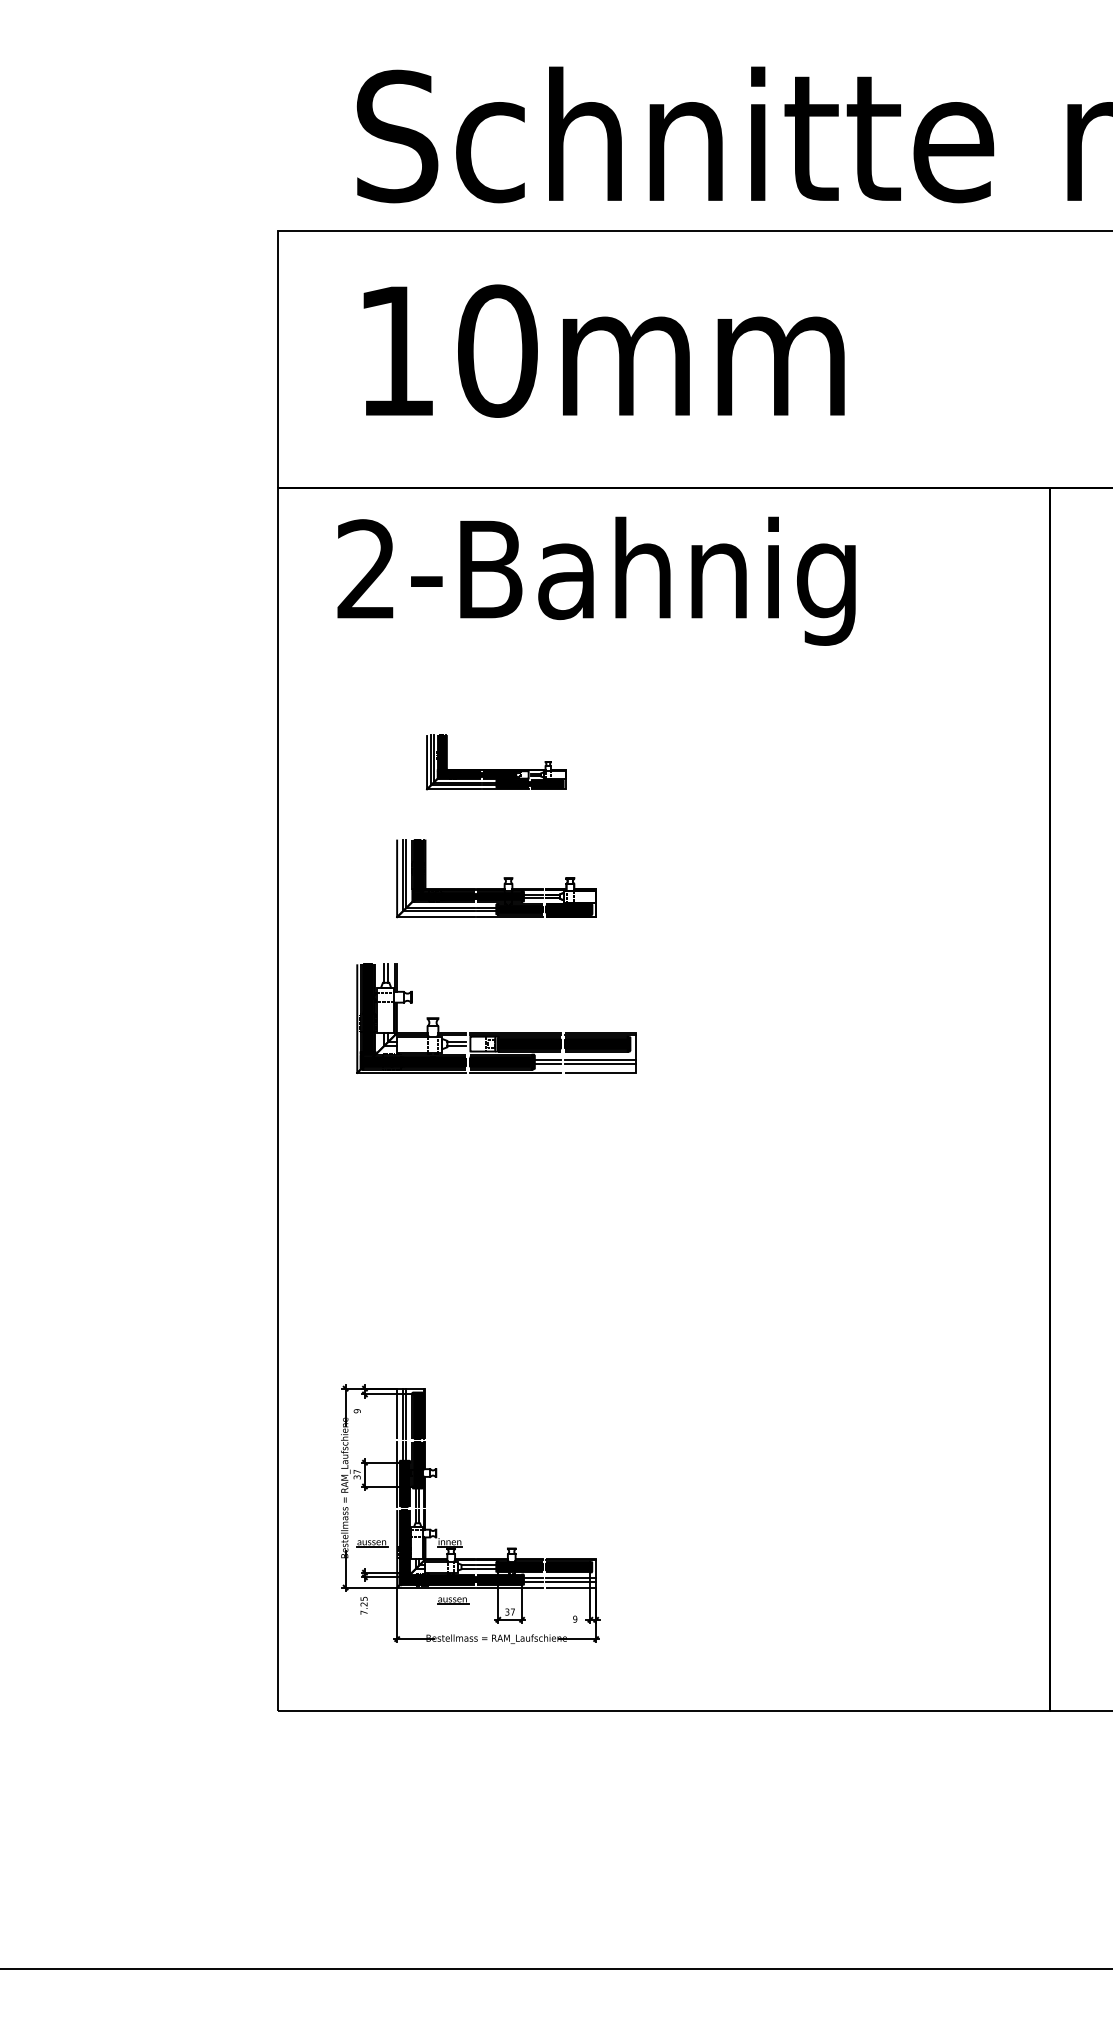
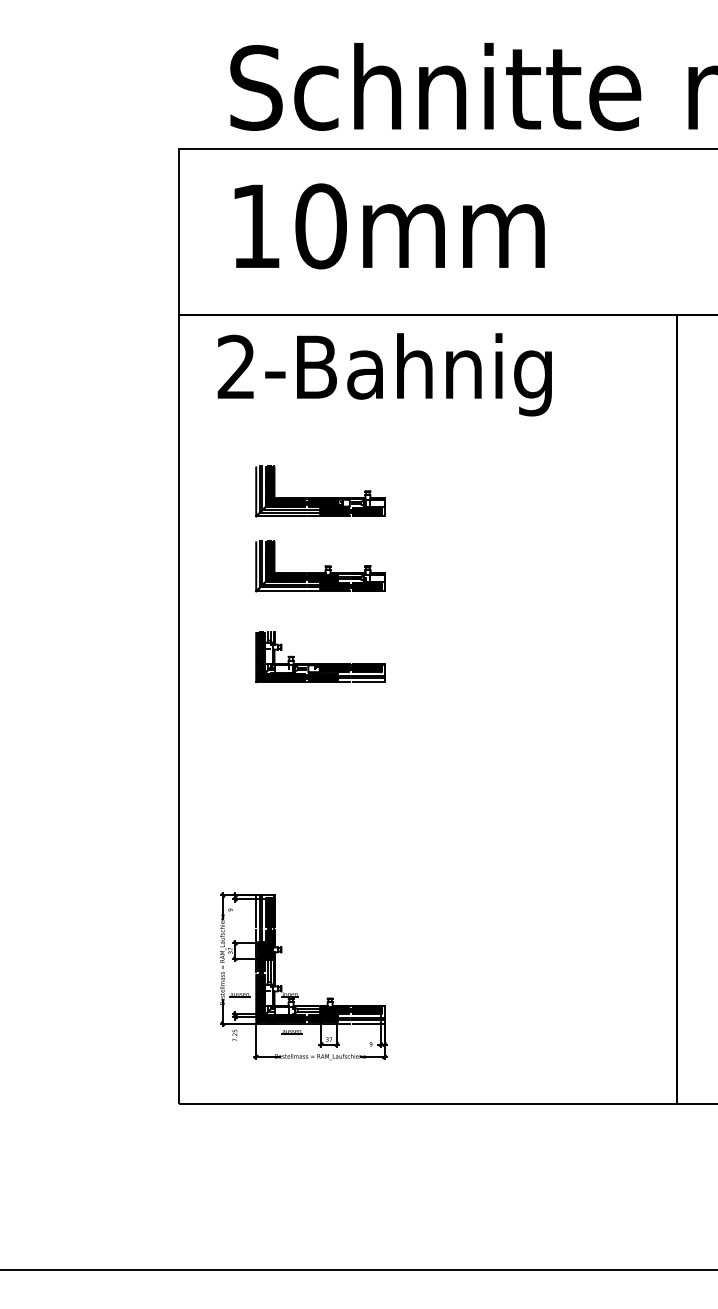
part: (496, 762) -> (320, 491), size x1.43
part: (496, 1019) -> (320, 657), size x0.71

